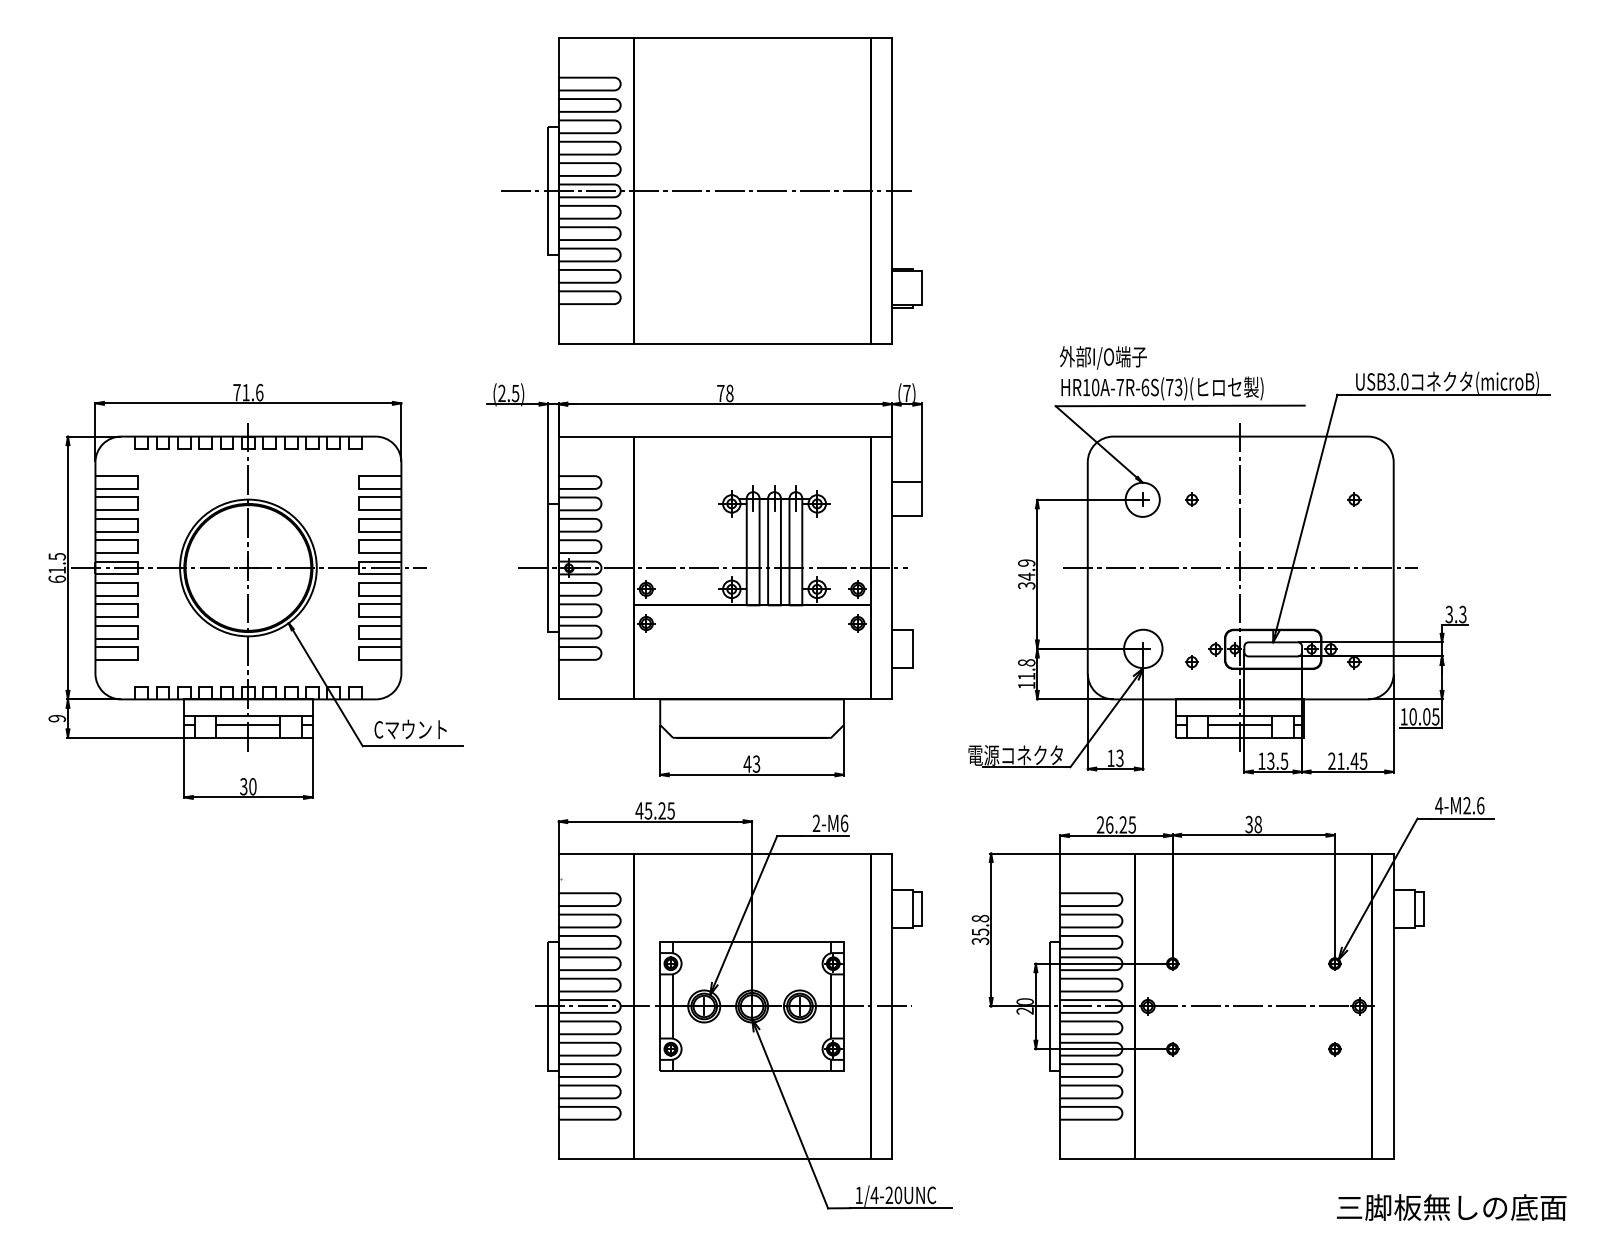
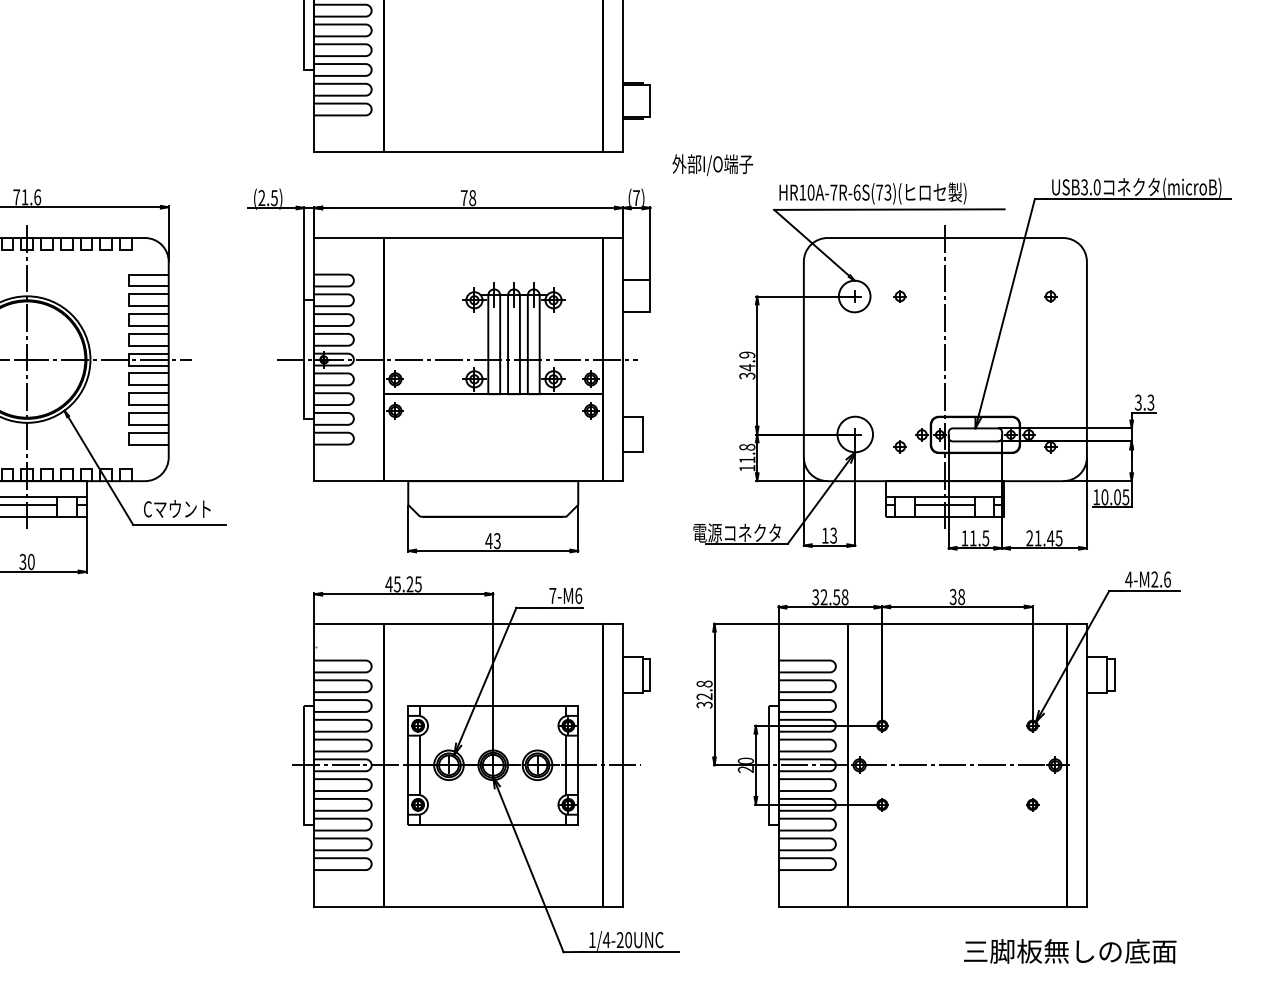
line: (706, 190) -> (451, 10), removed
text: (1102, 357) -> (711, 164), moved
line: (1240, 568) -> (945, 360), removed
text: (1270, 760) -> (972, 537), 13.5 -> 11.5
text: (816, 822) -> (552, 595), 2-M6 -> 7-M6
text: (1116, 824) -> (830, 596), 26.25 -> 32.58
text: (980, 932) -> (704, 696), 35.8 -> 32.8
text: (1451, 1207) -> (1070, 951), moved

